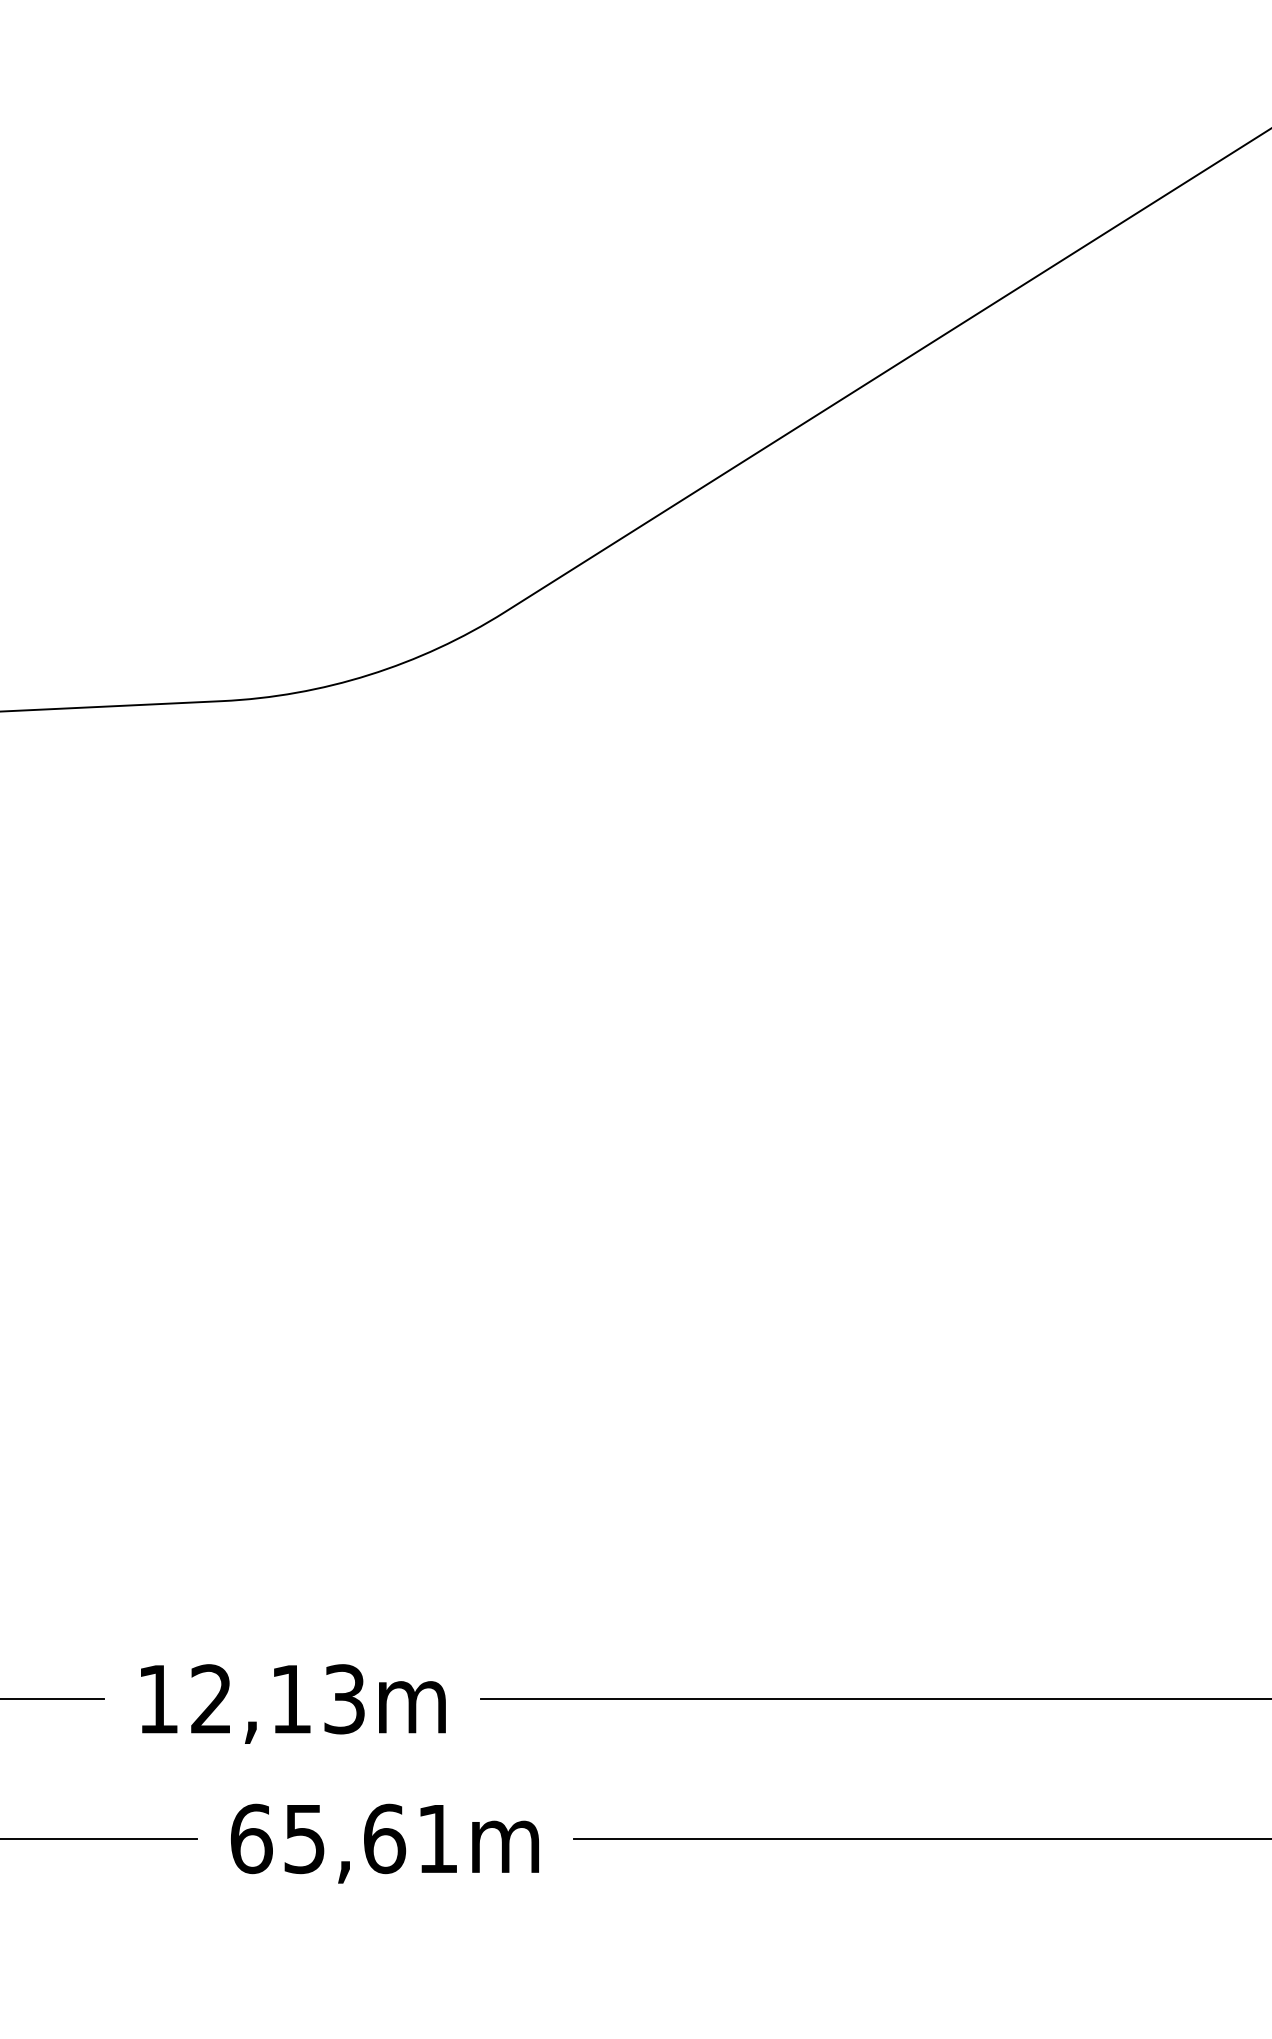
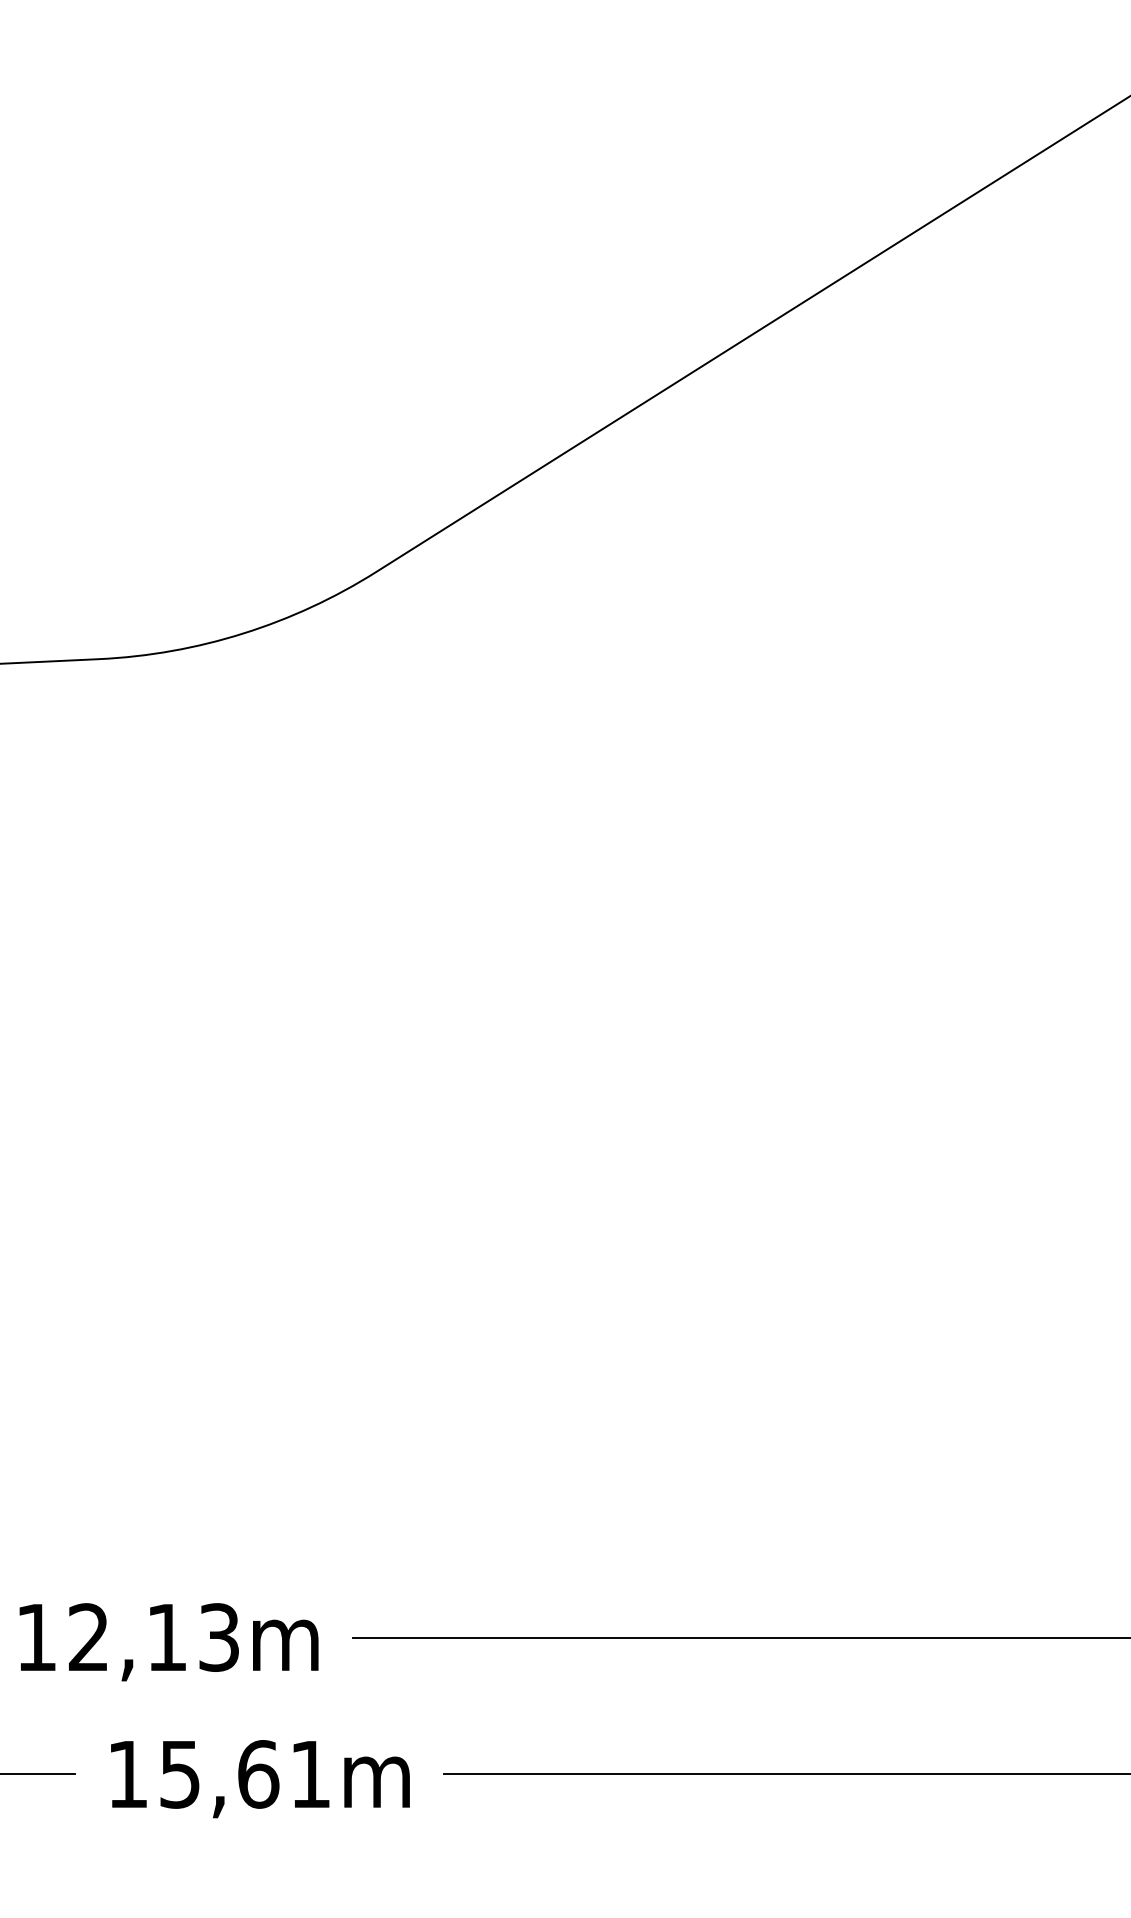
text: (251, 1838) -> (128, 1773), 65,61m -> 15,61m

